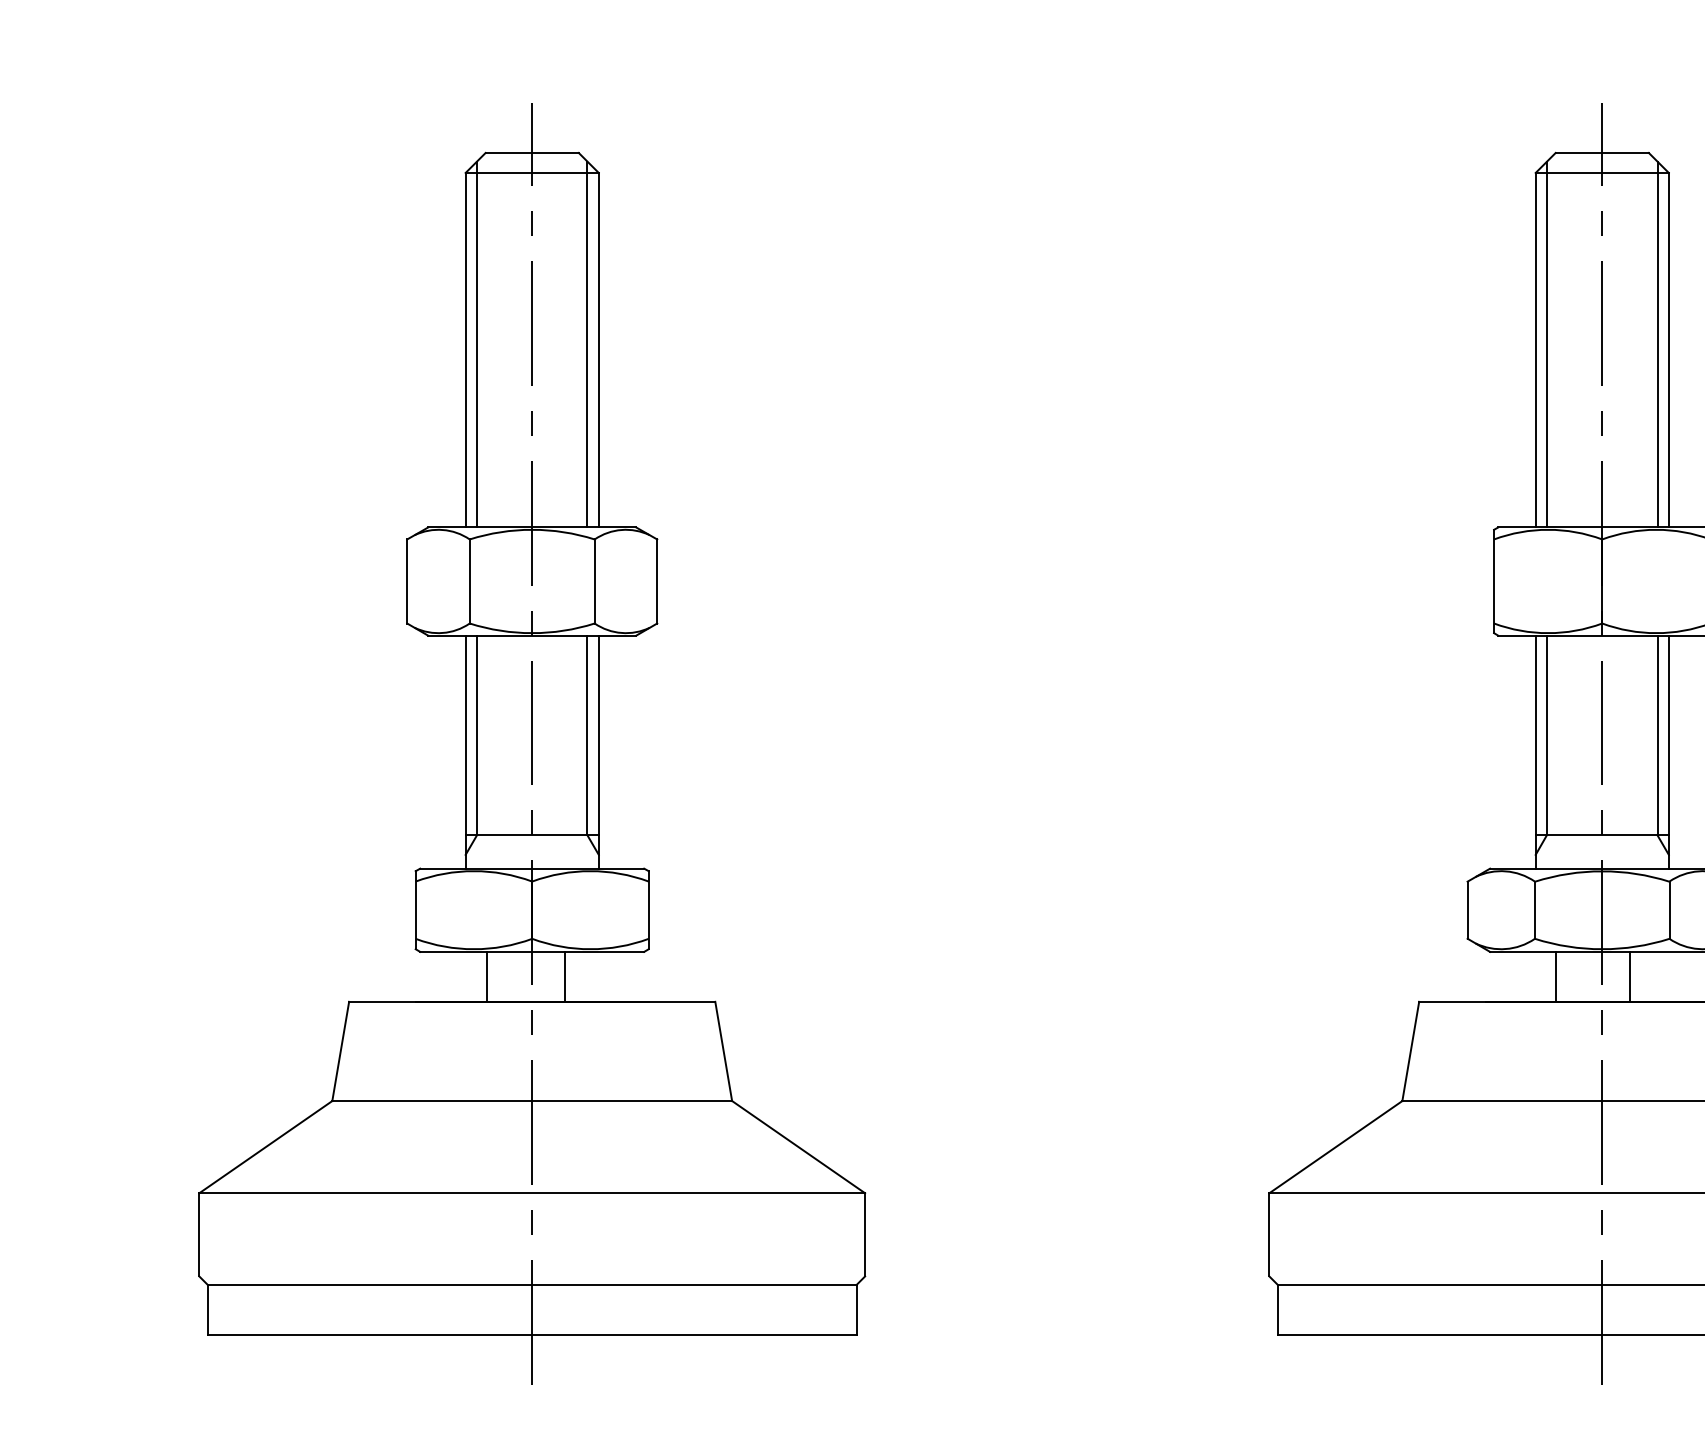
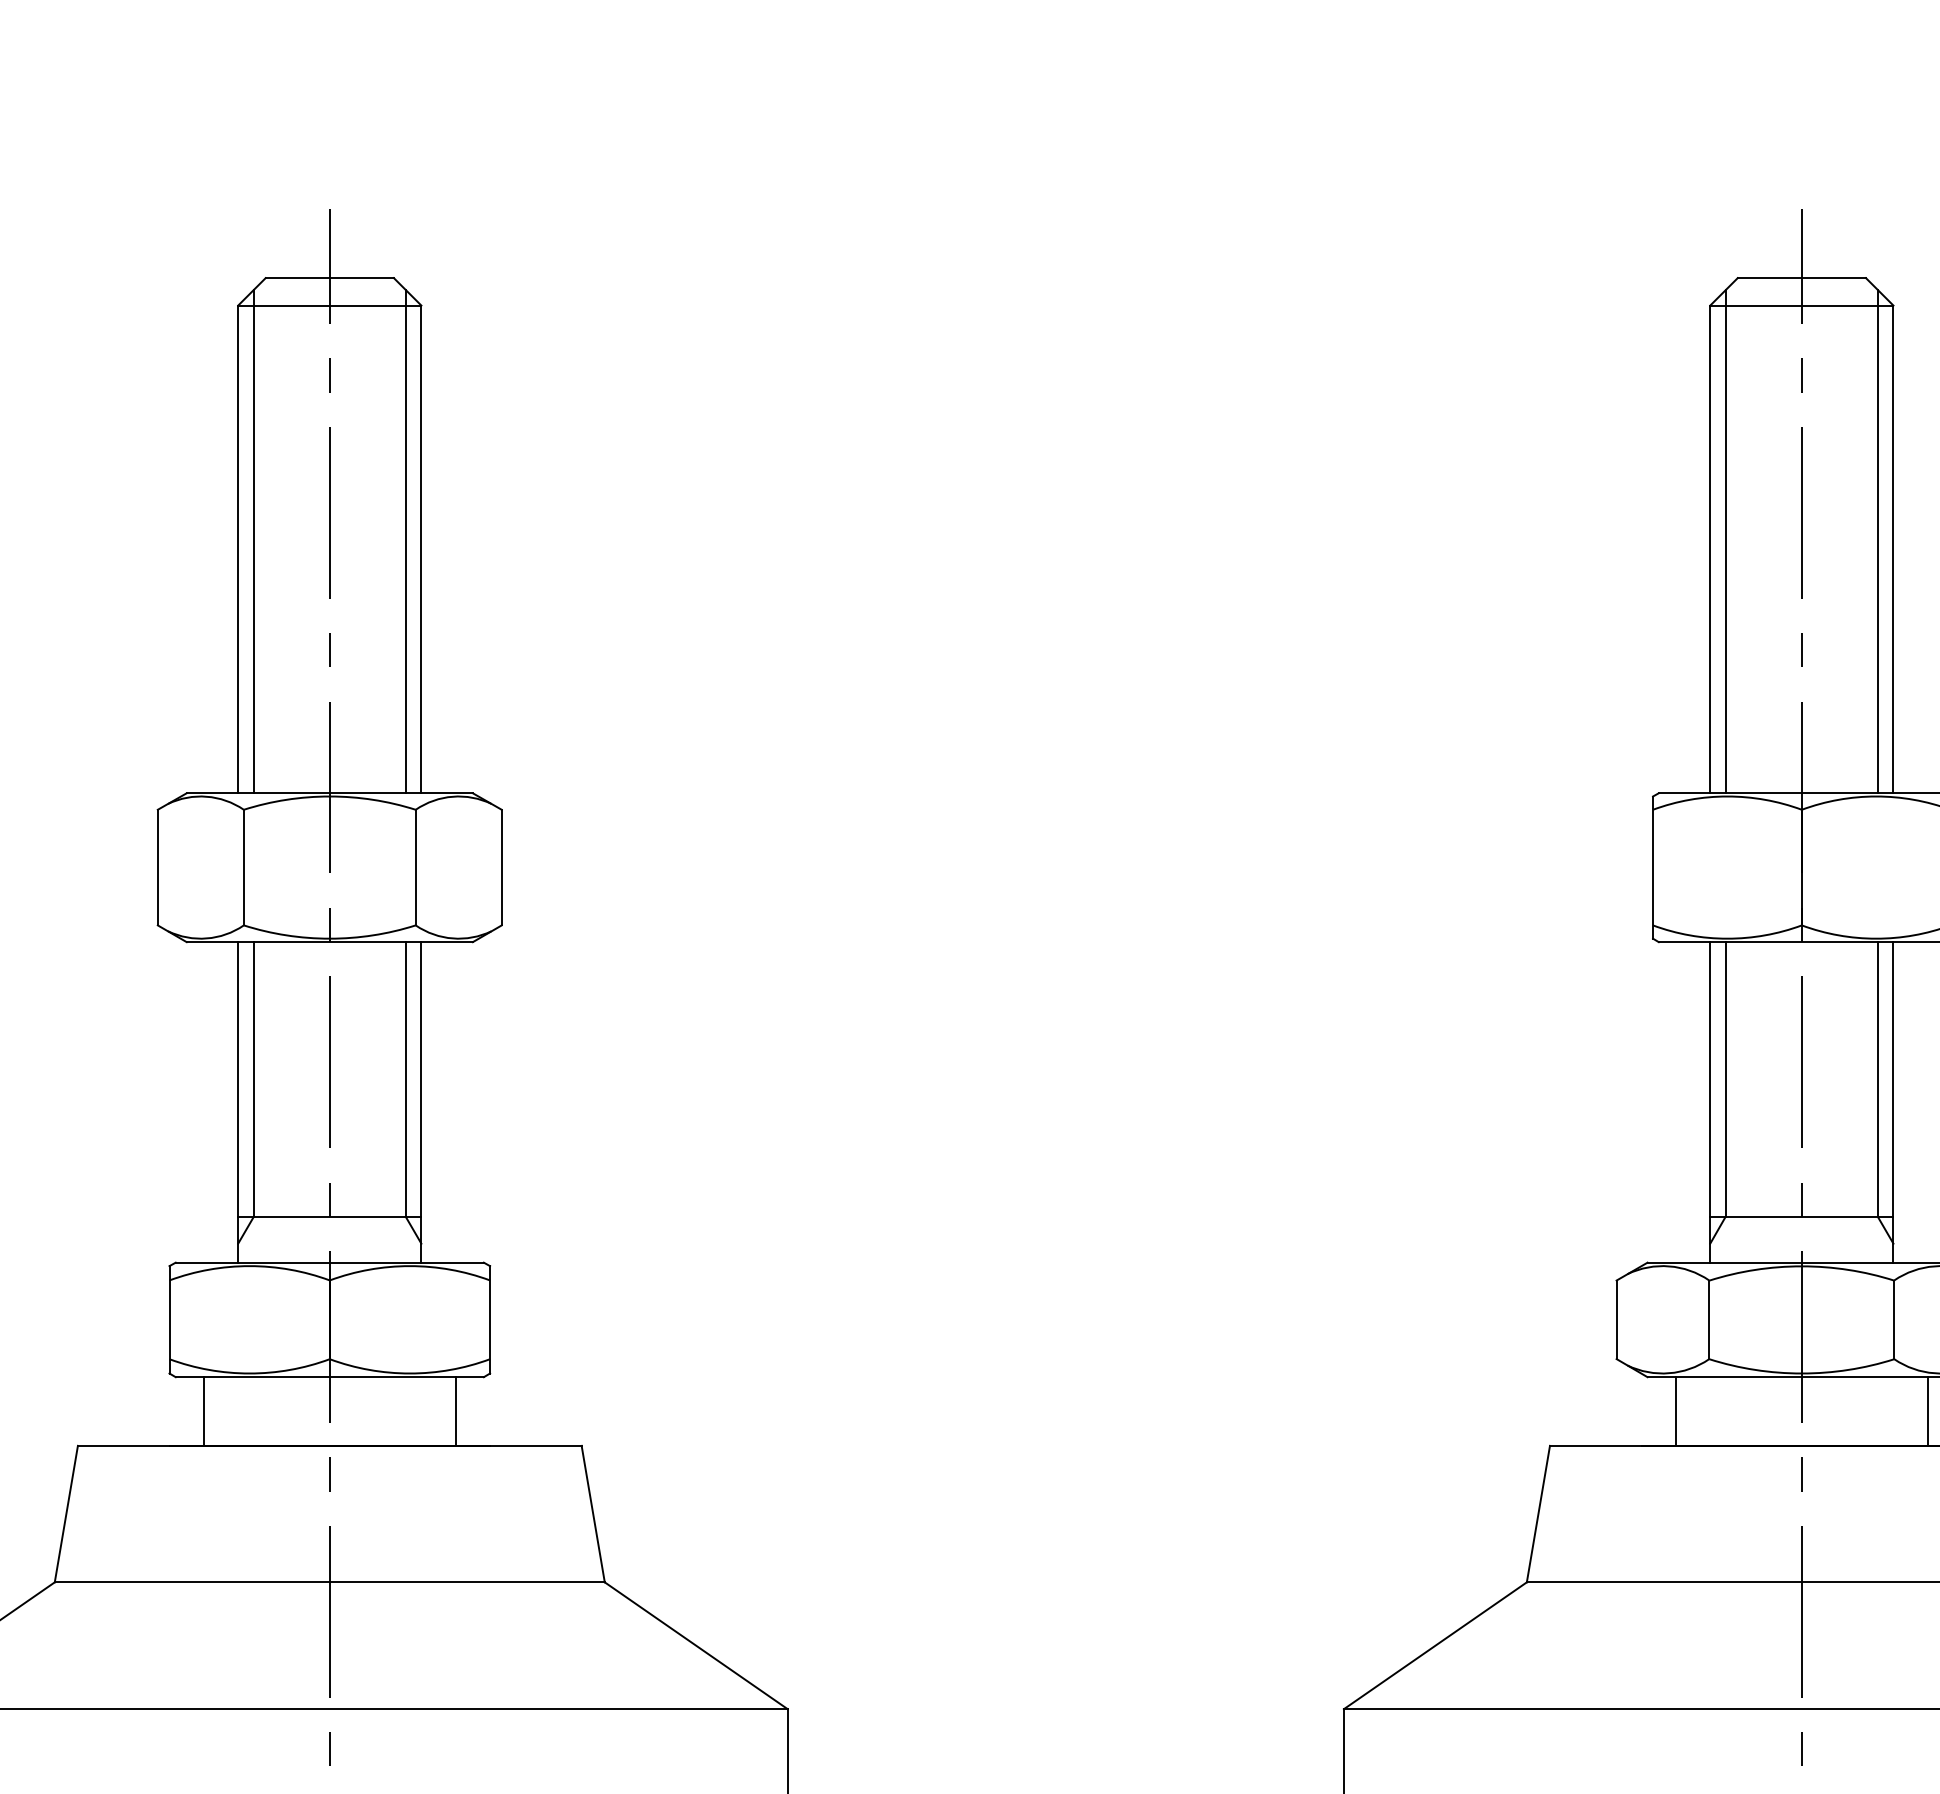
line: (486, 976) -> (203, 1411), moved
line: (564, 976) -> (455, 1411), moved
line: (1555, 976) -> (1675, 1411), moved
line: (1629, 976) -> (1927, 1411), moved

